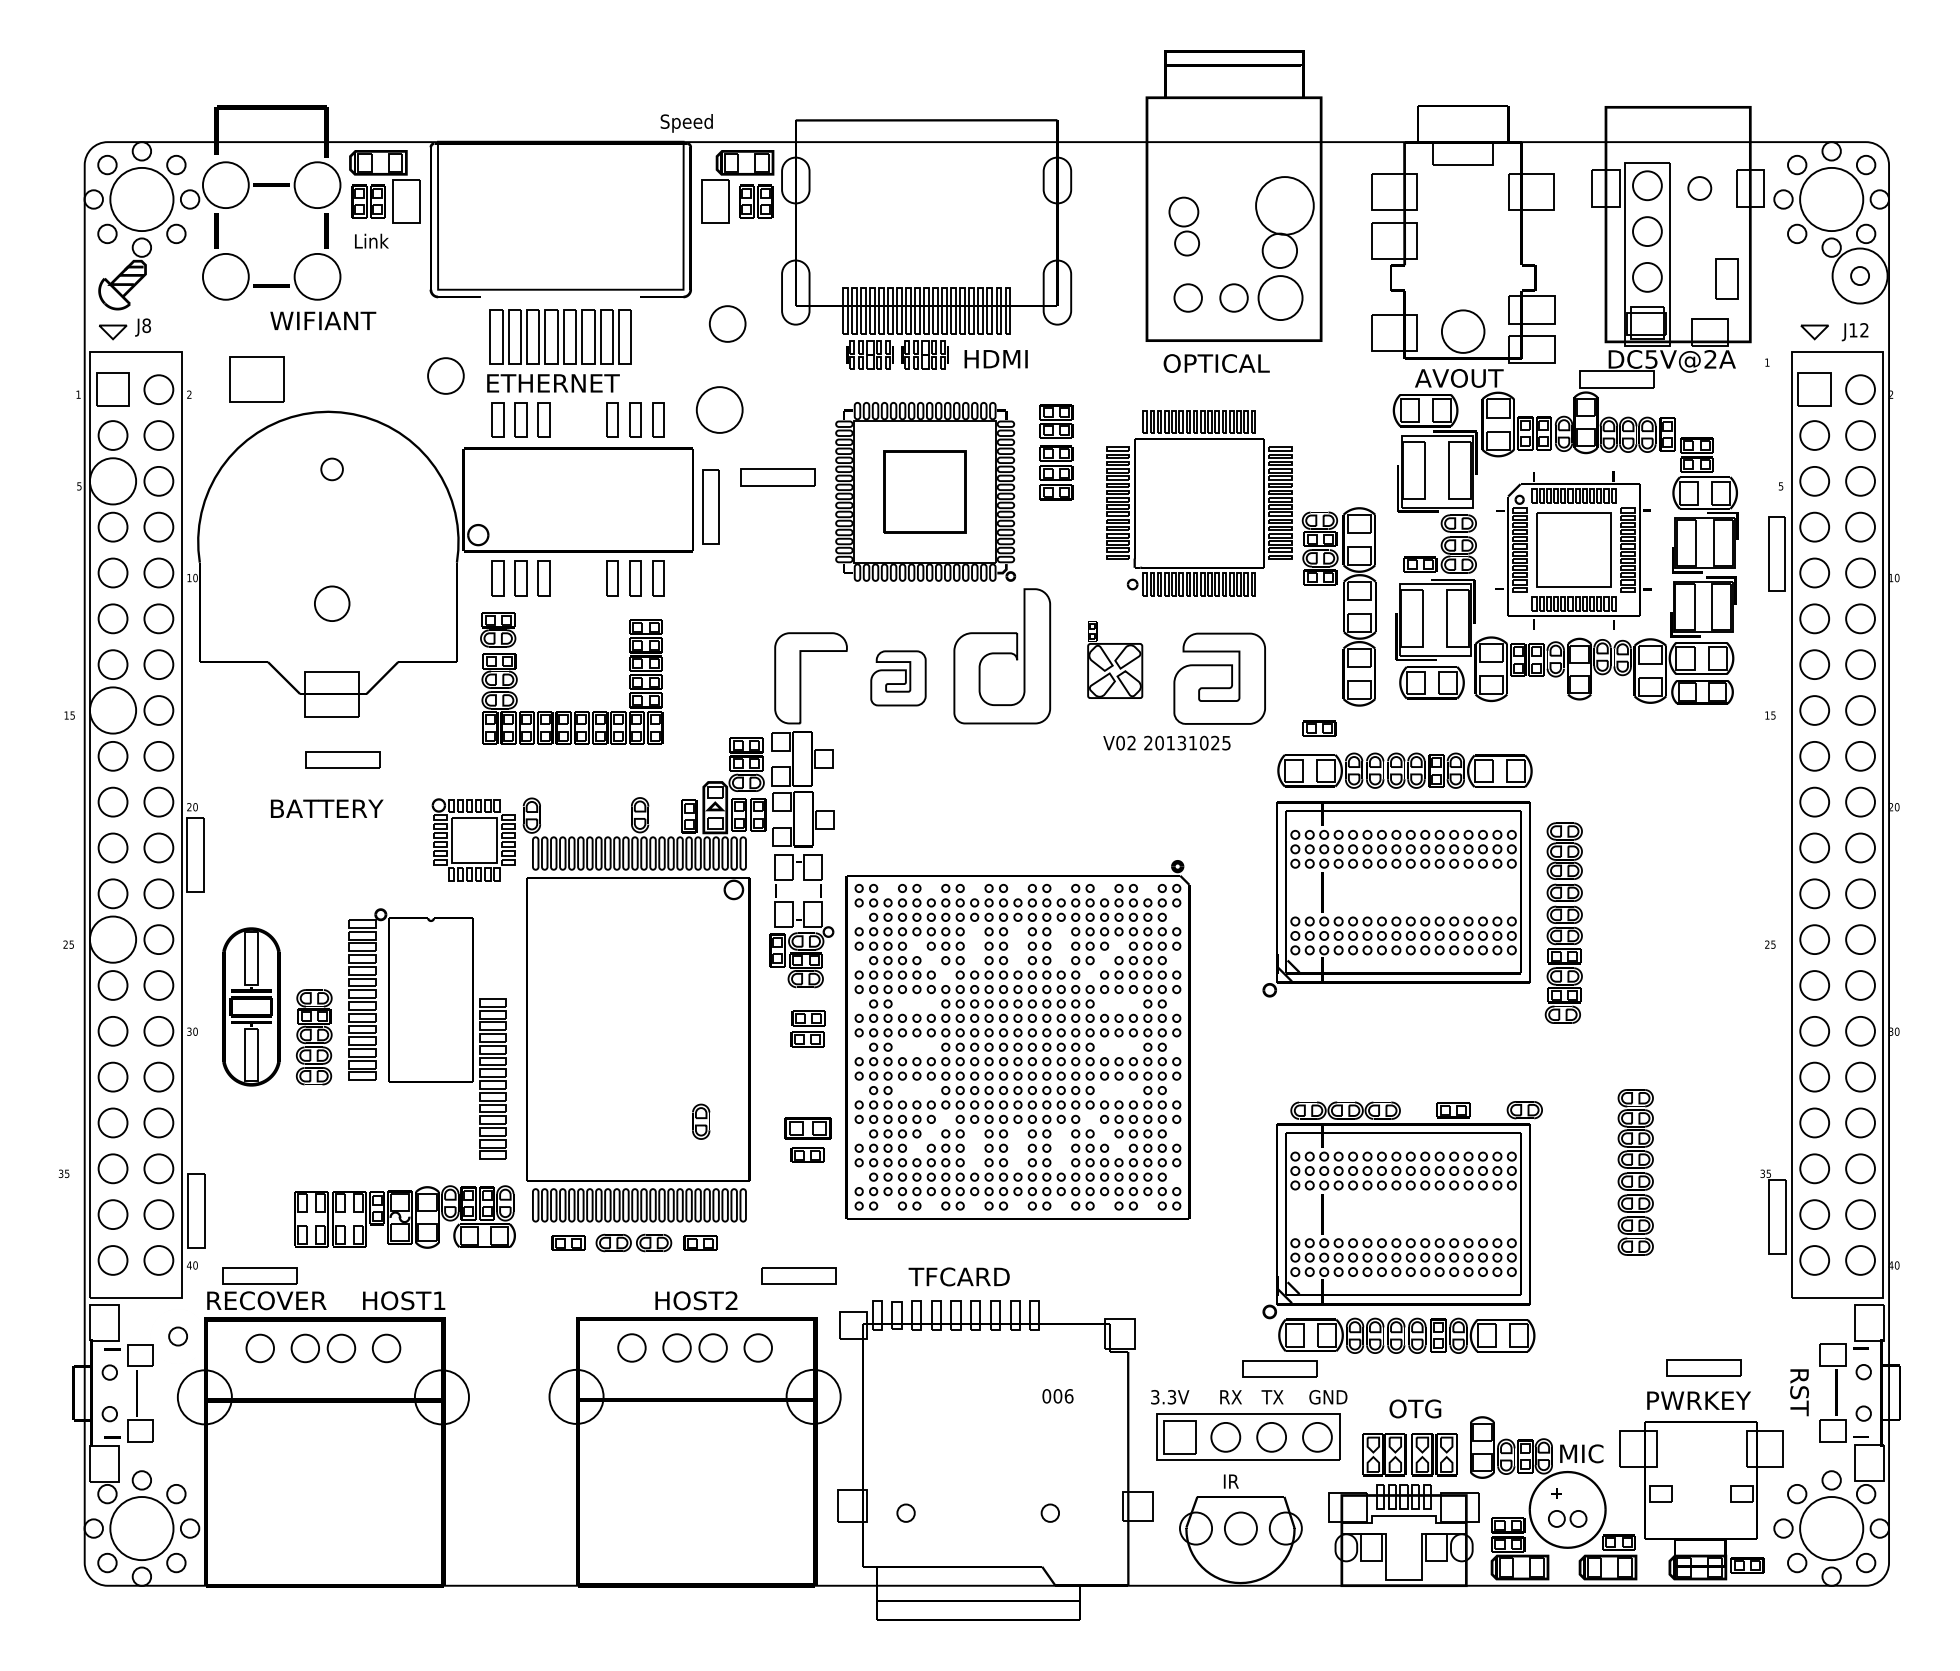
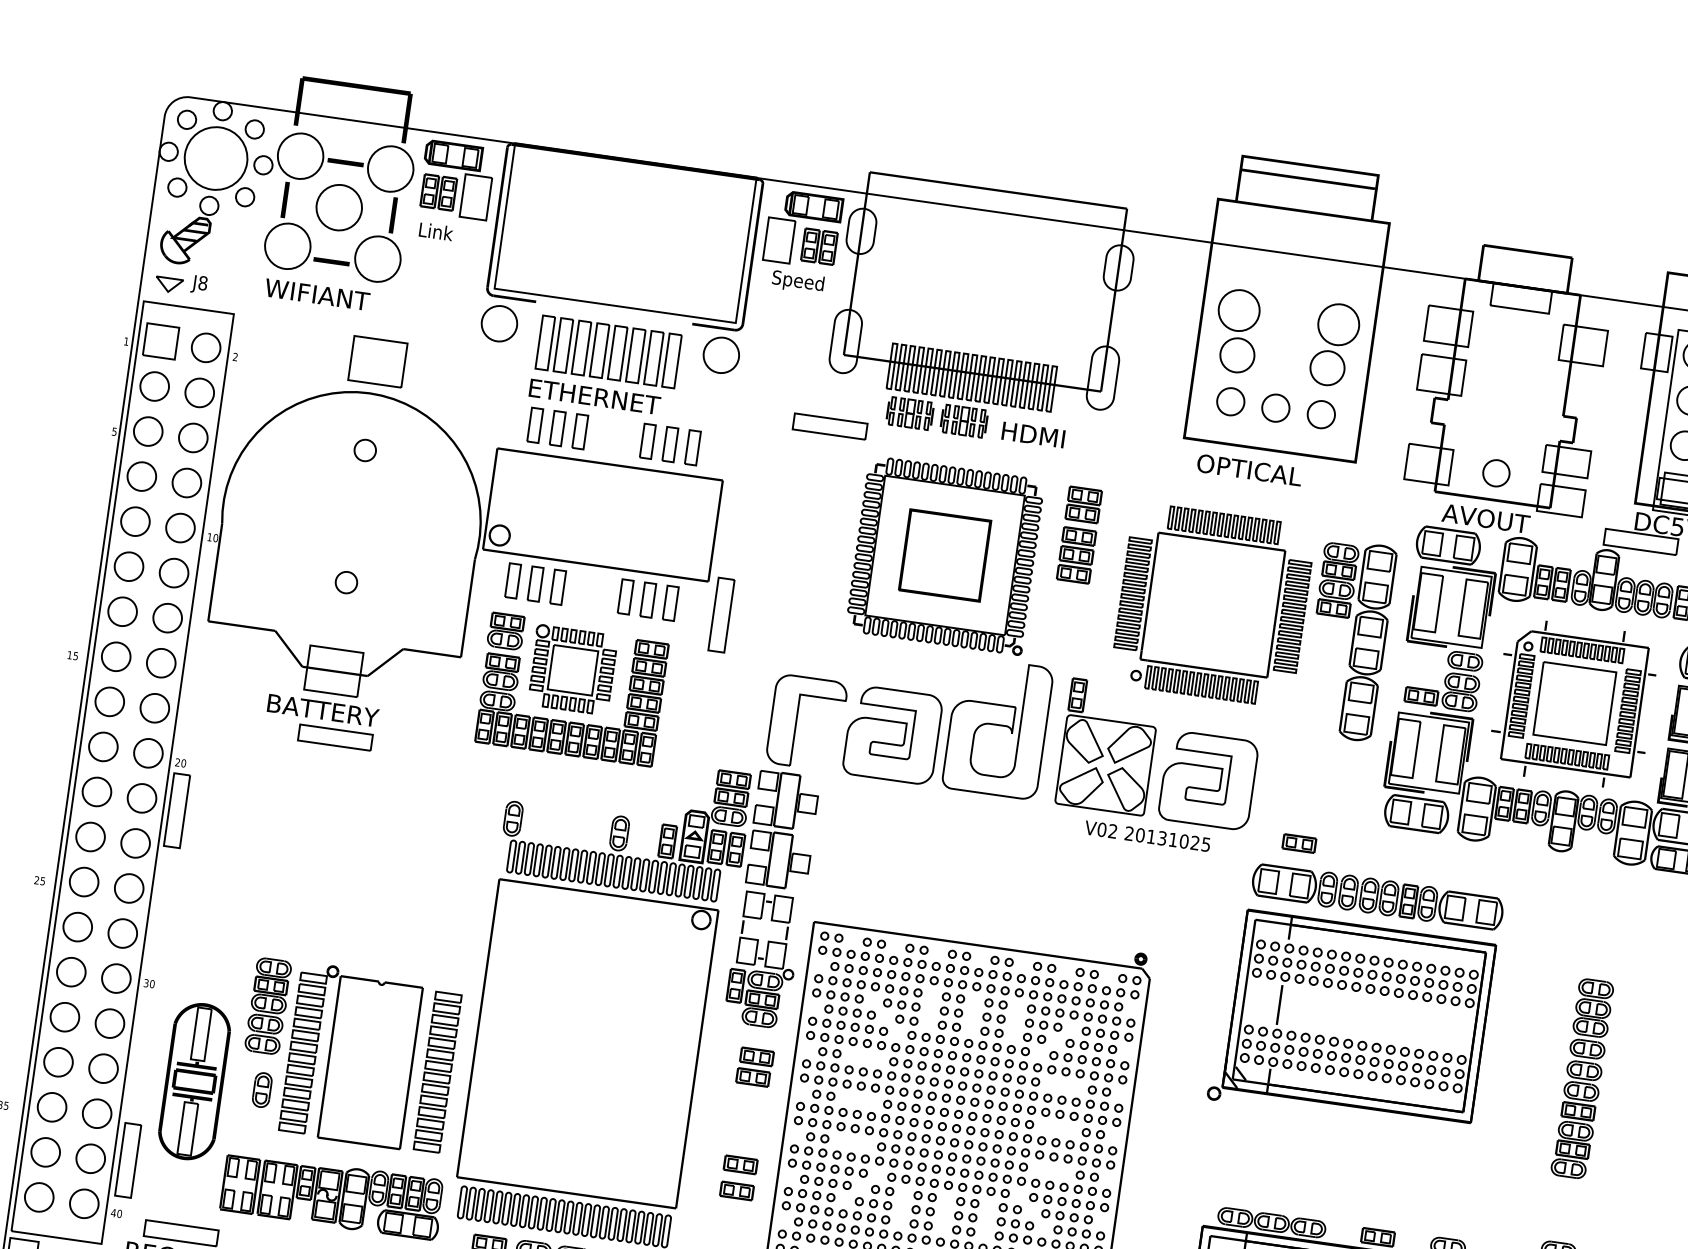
text: (686, 123) -> (797, 282), moved
circle: (1284, 205) -> (1338, 324), size x0.71
part: (1184, 226) -> (1237, 330), size x1.43
circle: (1279, 297) -> (1320, 414), size x0.62
text: (323, 320) -> (317, 294), moved
circle: (727, 323) -> (721, 354), moved
circle: (1462, 331) -> (1495, 473), size x0.62
circle: (445, 375) -> (499, 323), moved
part: (256, 379) -> (377, 362), moved
circle: (719, 409) -> (339, 207), moved
part: (777, 477) -> (829, 426), moved
circle: (112, 480) -> (147, 430), size x0.62
part: (710, 506) -> (721, 614), moved
circle: (331, 603) -> (345, 582), size x0.62
part: (1338, 606) -> (1347, 639), moved
part: (1115, 659) -> (1108, 746), size x1.67
part: (898, 678) -> (892, 735), size x1.67
circle: (112, 710) -> (115, 656), size x0.62
text: (327, 808) -> (323, 710), moved
part: (473, 839) -> (572, 669), moved
part: (1563, 922) -> (1582, 1078), moved
circle: (112, 939) -> (83, 881), size x0.62
part: (410, 995) -> (350, 1055), moved
part: (251, 1006) -> (194, 1081), moved
part: (701, 1121) -> (262, 1089), moved
part: (807, 1128) -> (740, 1164), size x0.71

